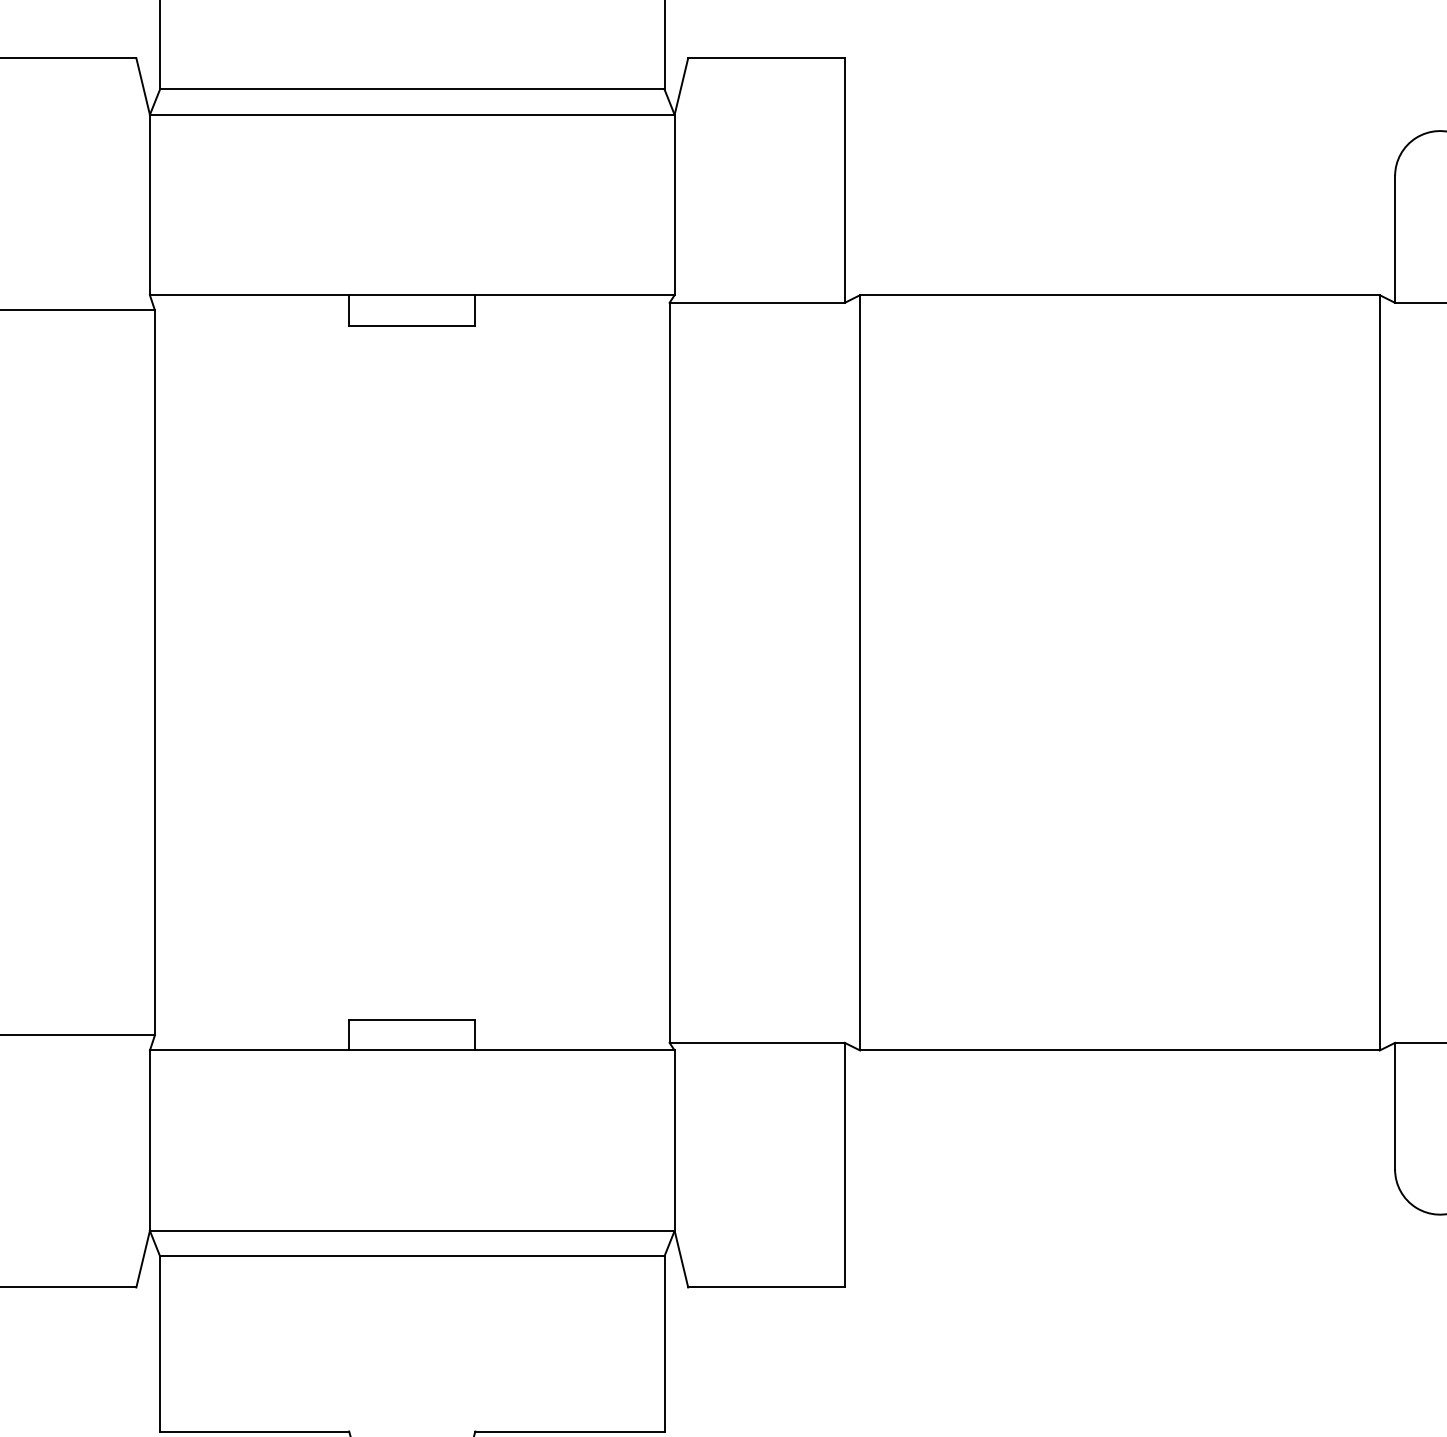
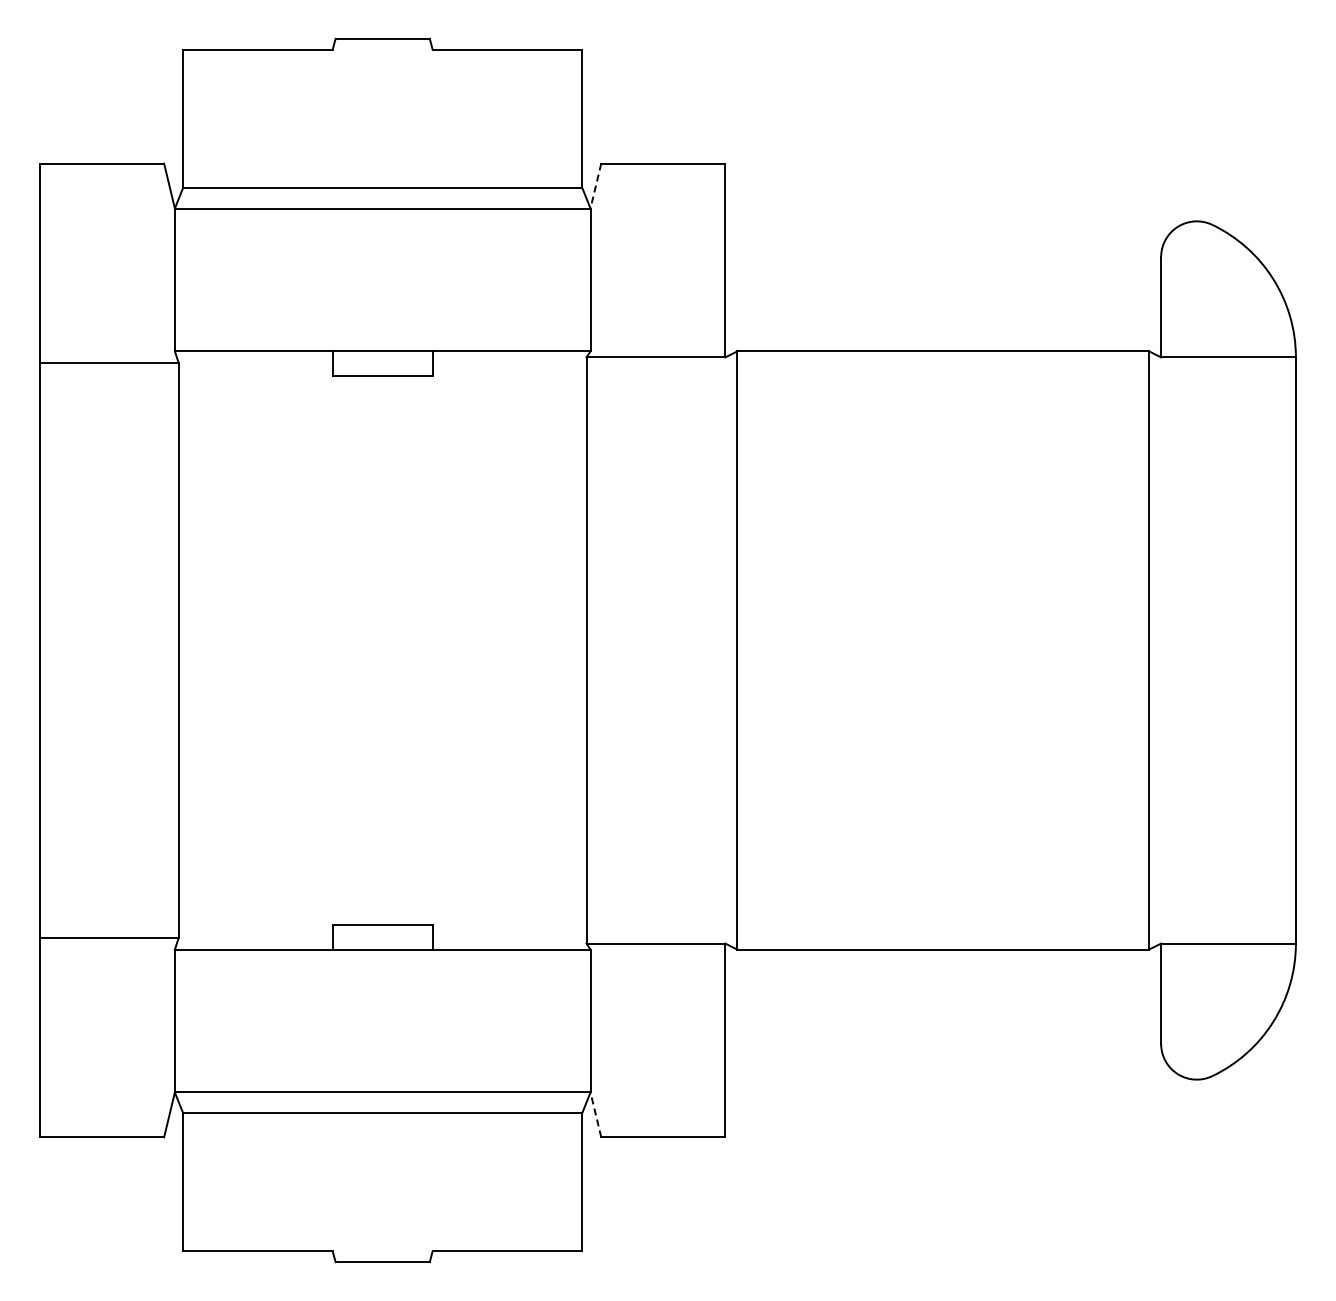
line: (680, 87) -> (595, 186), solid -> dashed
line: (680, 1258) -> (595, 1114), solid -> dashed

